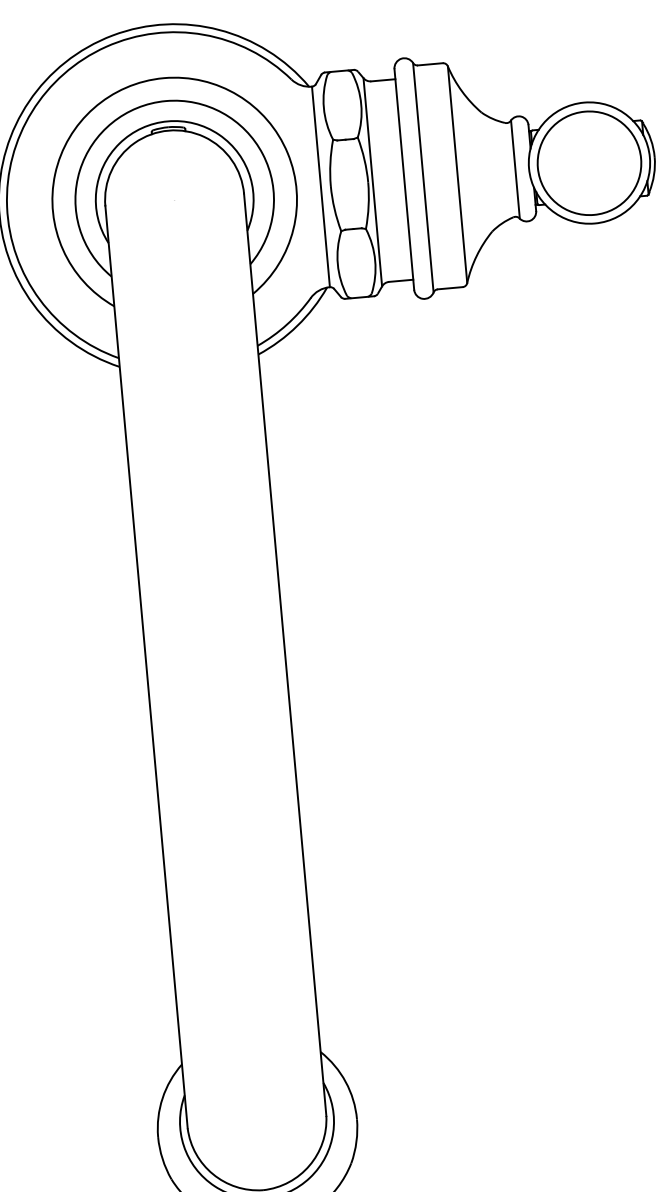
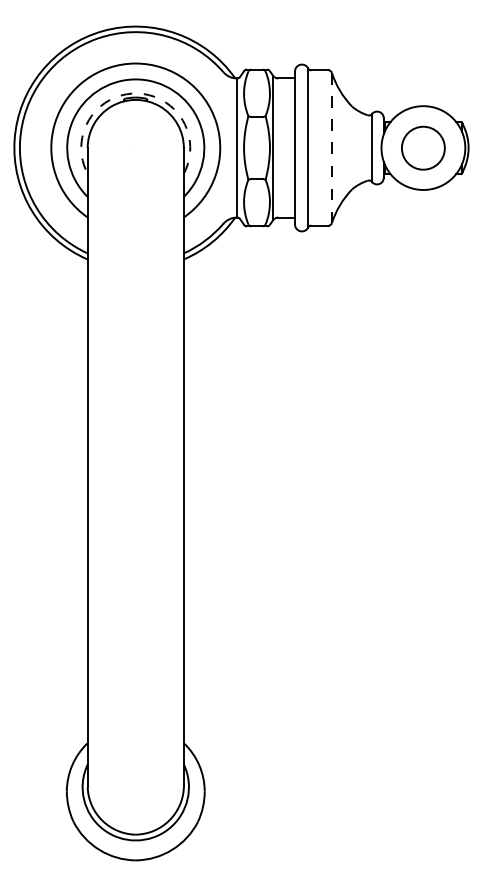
arc: (167, 121) -> (135, 93), solid -> dashed
circle: (589, 163) -> (423, 148), size x0.6
line: (457, 175) -> (331, 148), solid -> dashed

